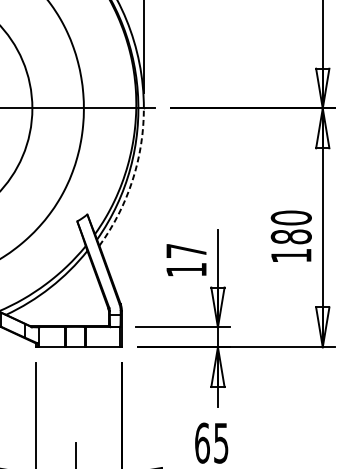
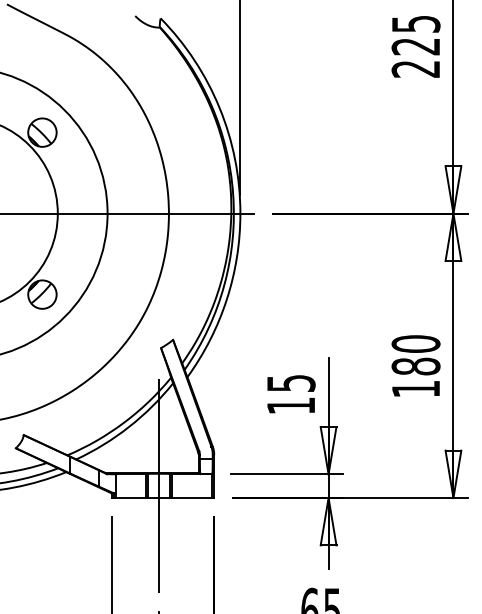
arc: (132, 180) -> (226, 299), dashed -> solid
text: (186, 251) -> (291, 383), 17 -> 15
line: (75, 336) -> (158, 485), added

